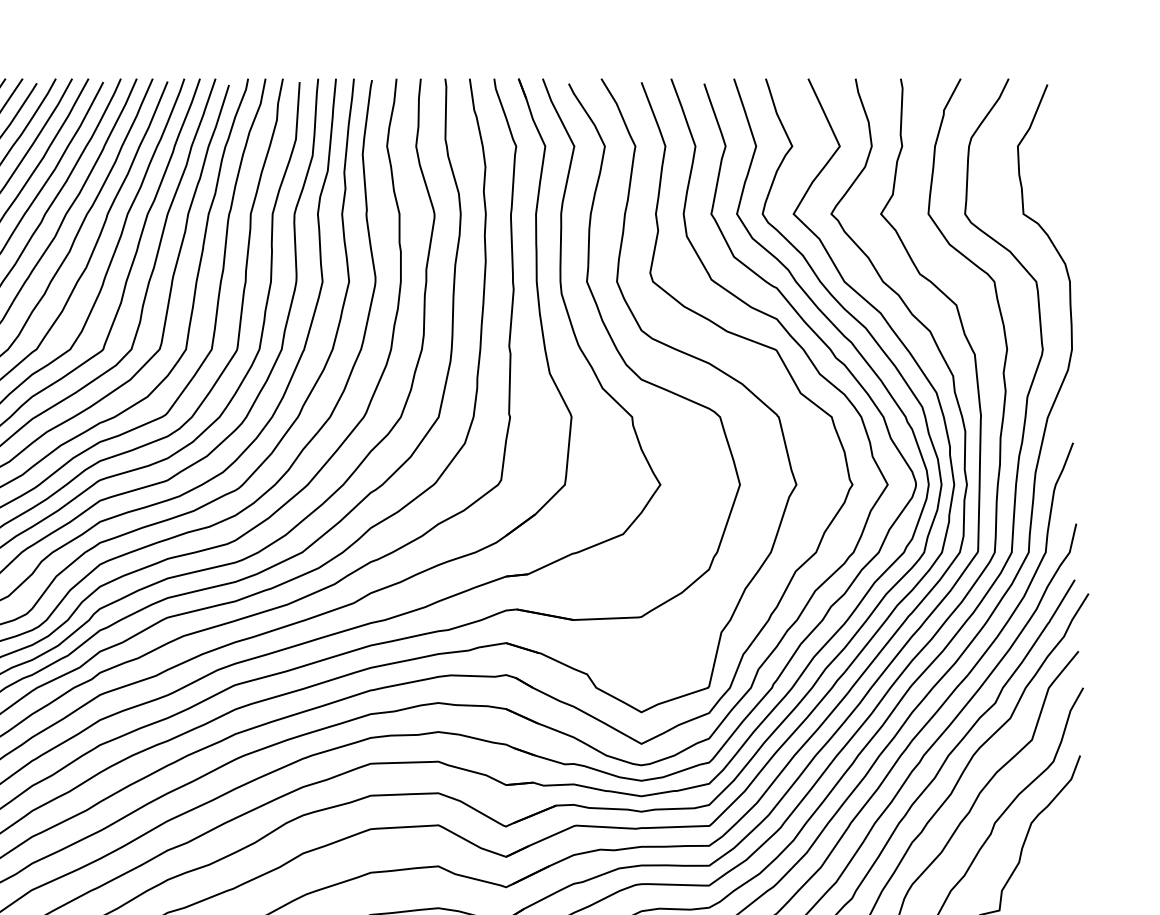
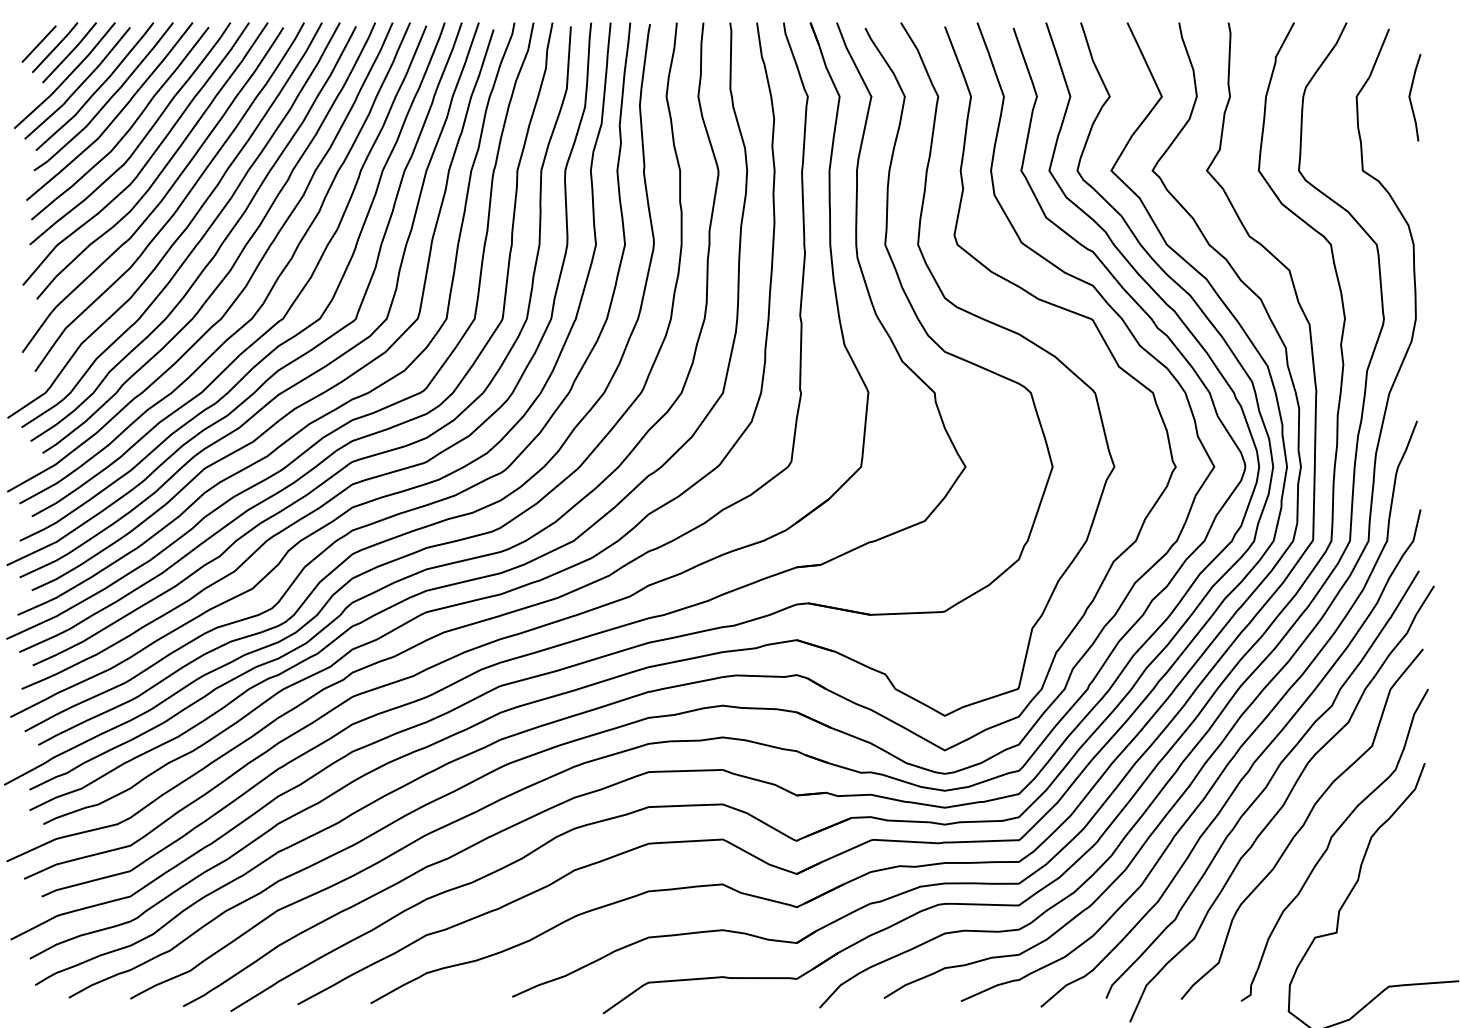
line: (1067, 147) -> (1410, 97), added

